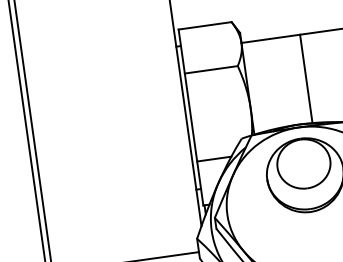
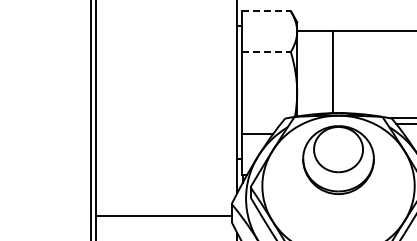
line: (205, 26) -> (266, 11), solid -> dashed
line: (211, 70) -> (266, 52), solid -> dashed
line: (306, 78) -> (332, 72), moved

